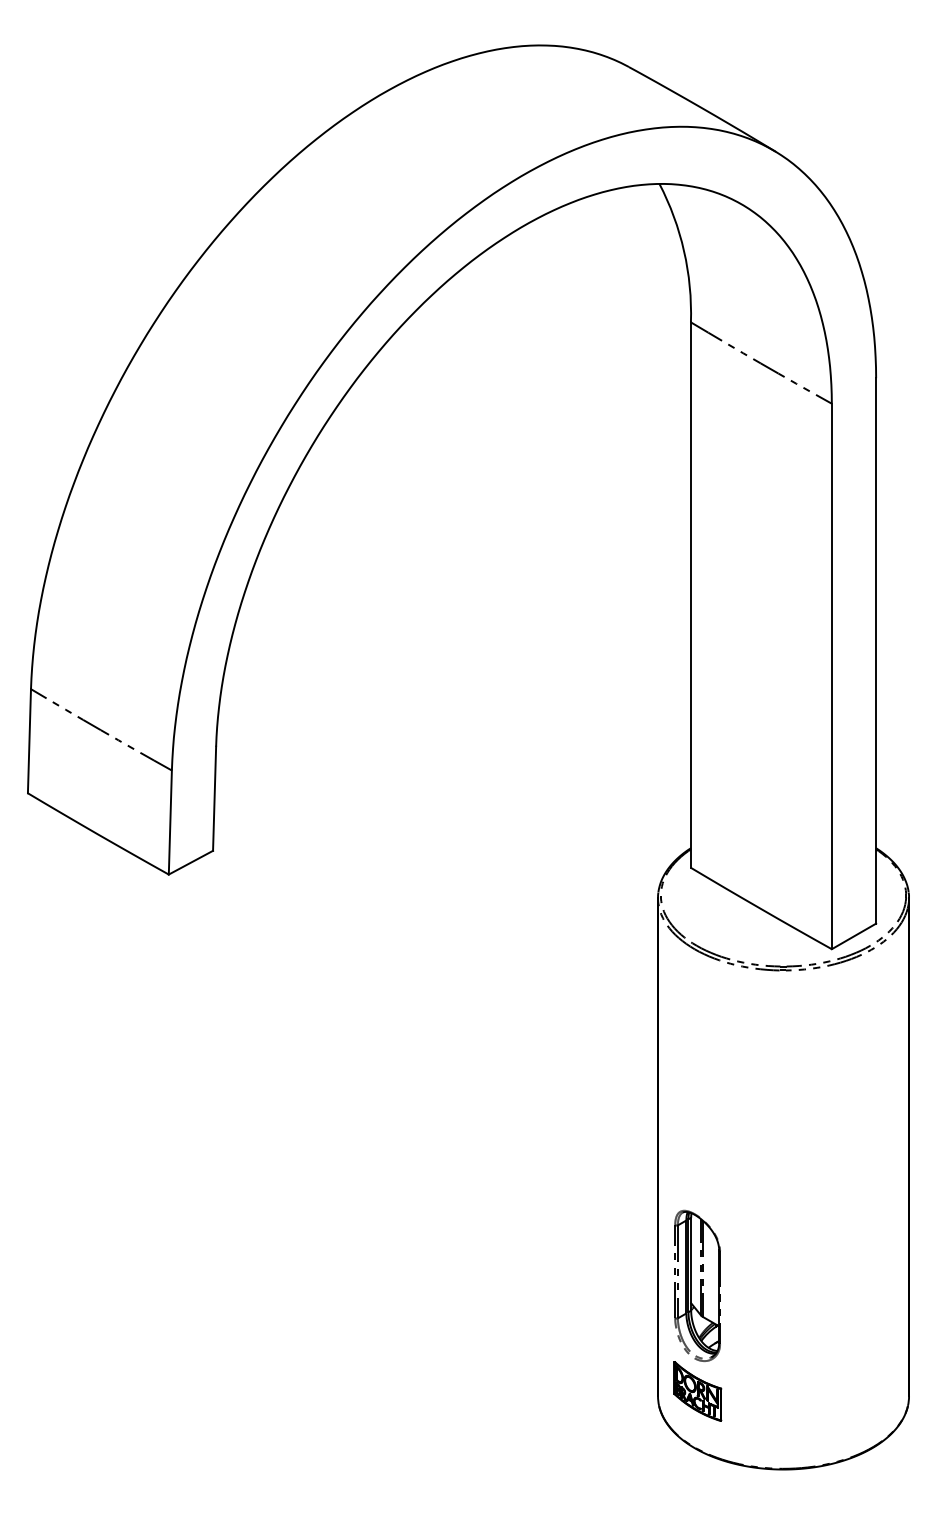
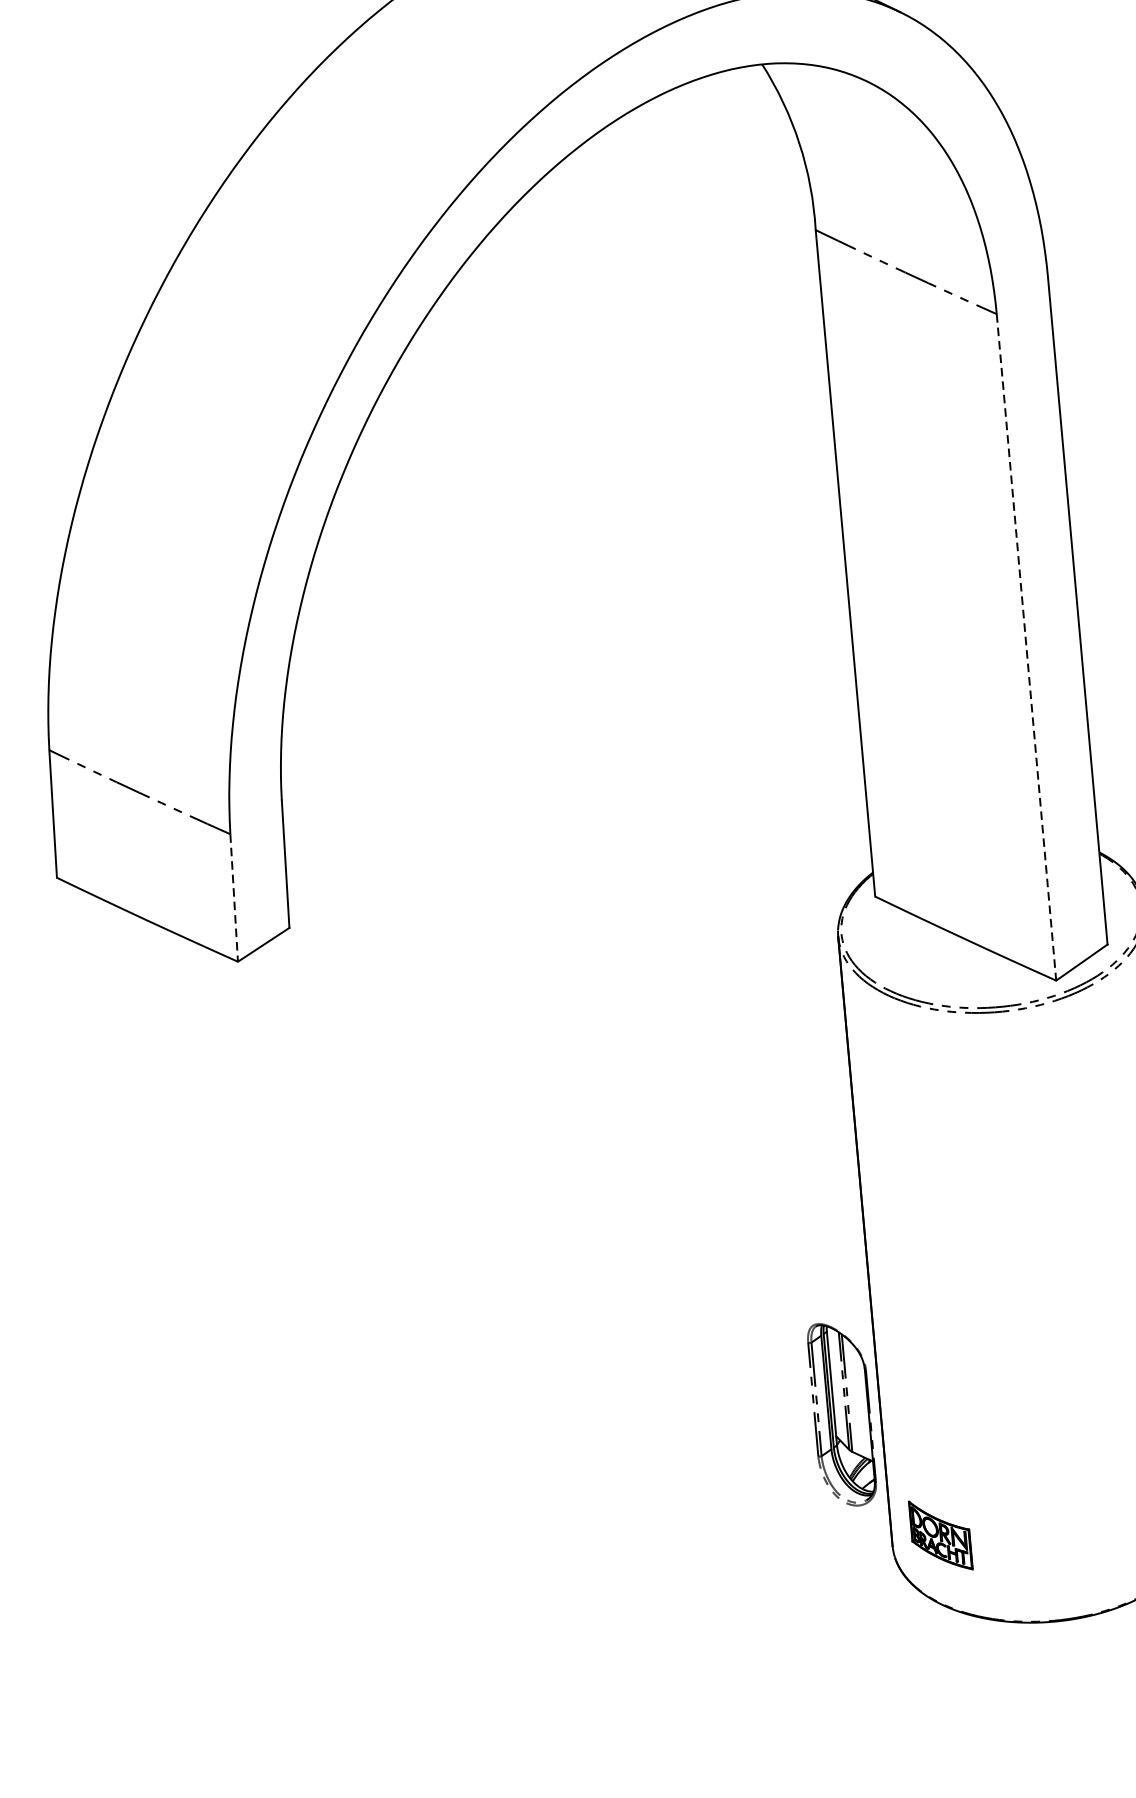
line: (831, 676) -> (1026, 647), solid -> dashed
line: (170, 823) -> (234, 899), solid -> dashed
part: (697, 1285) -> (841, 1413), moved

